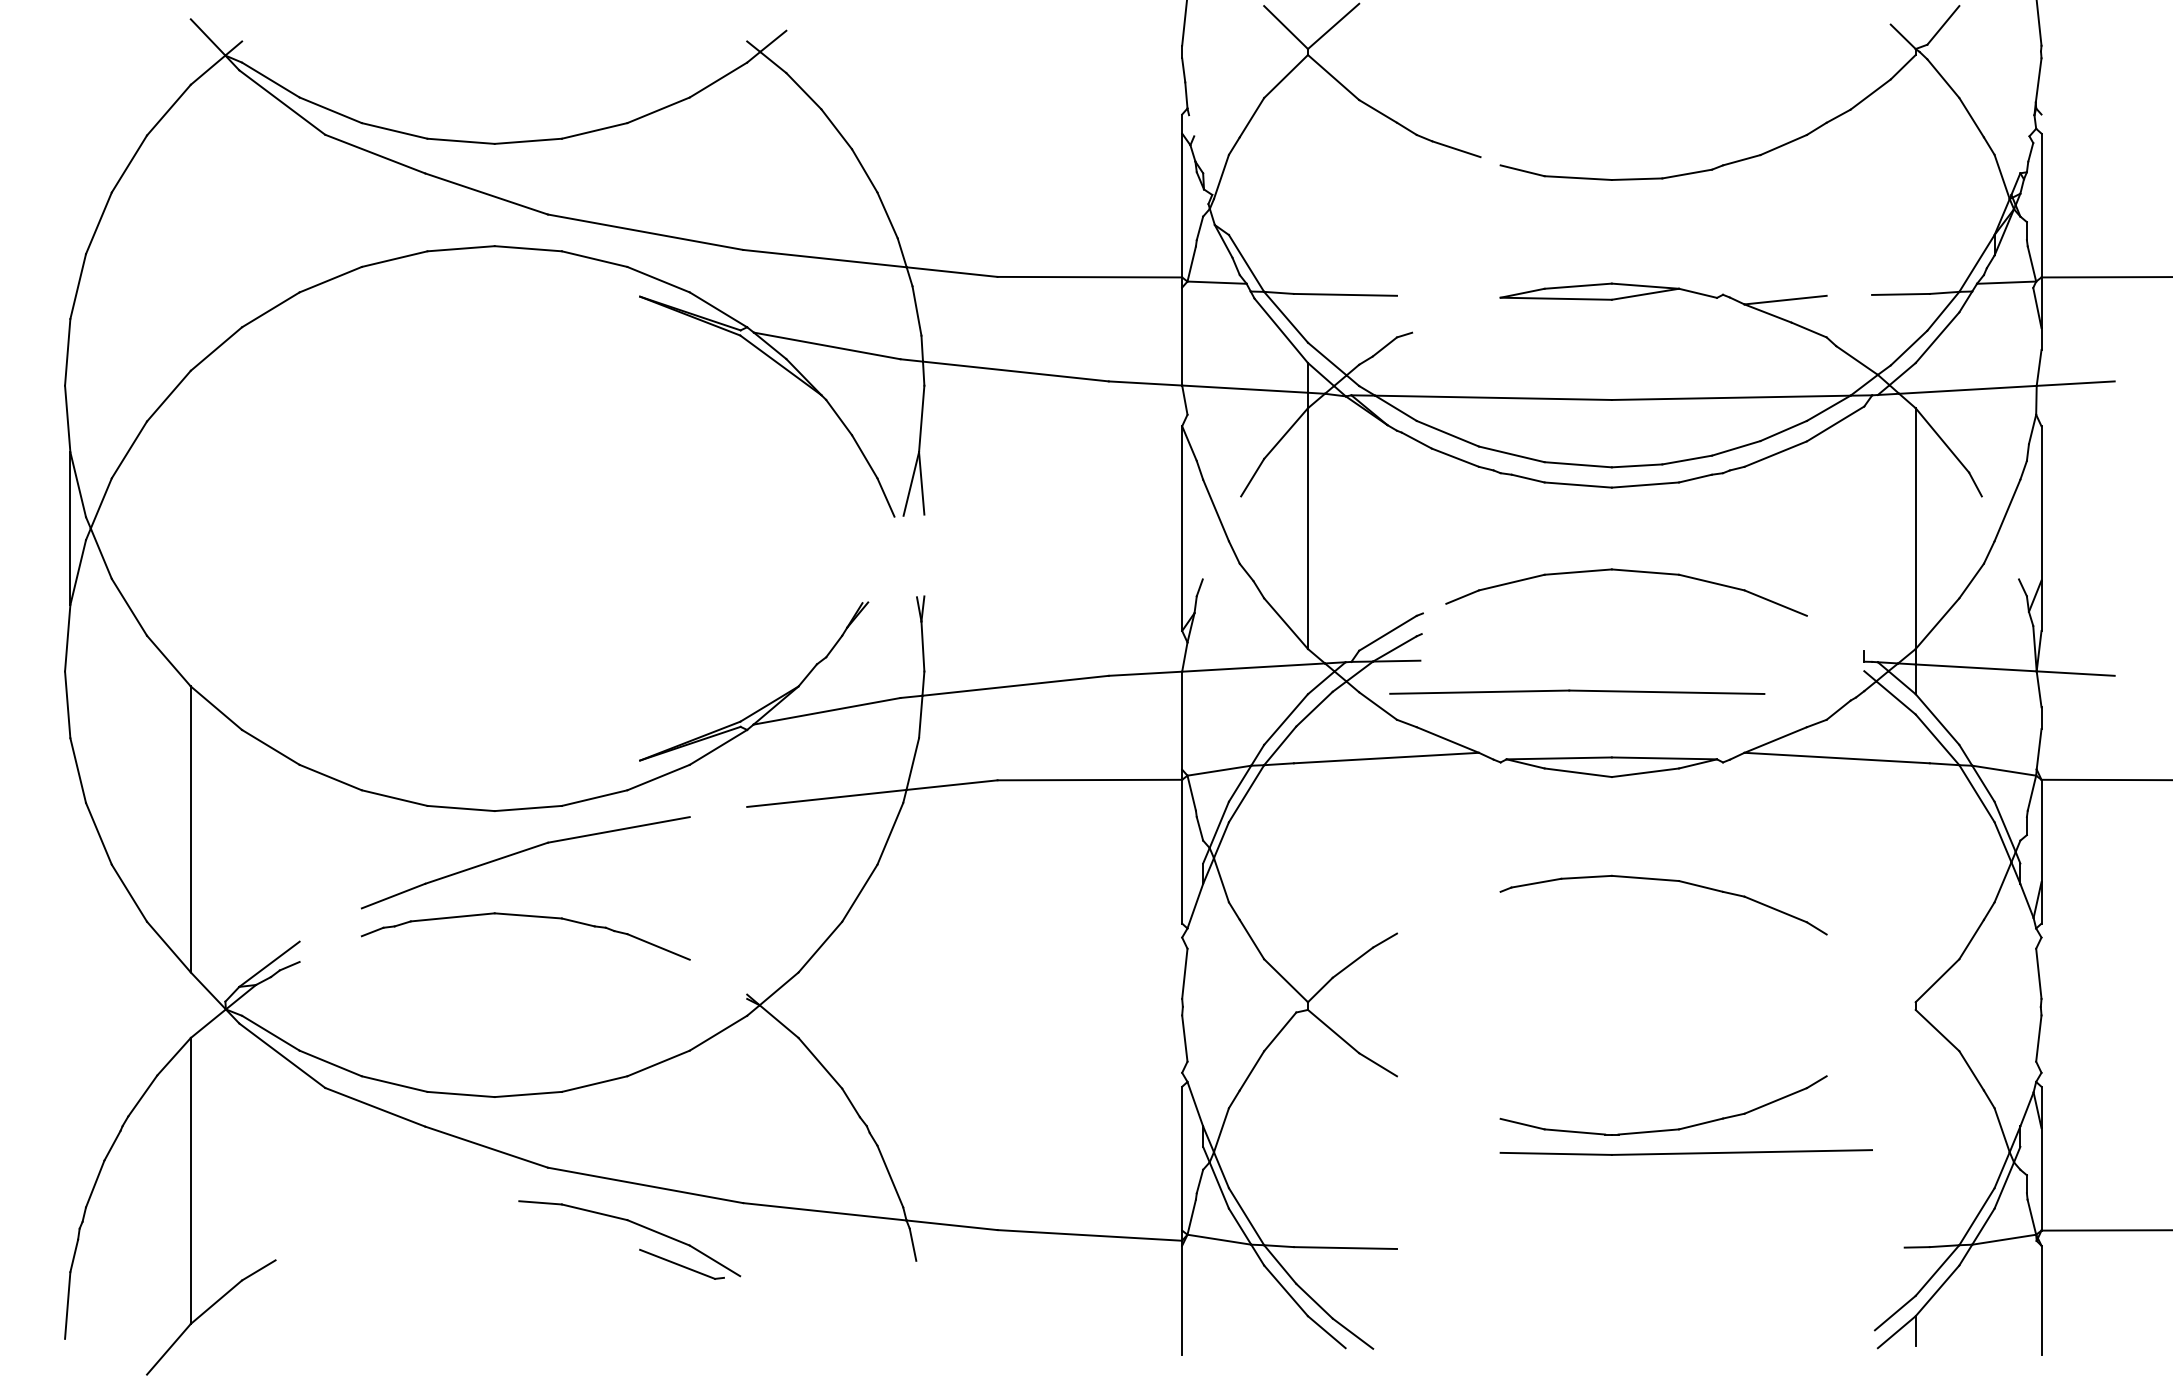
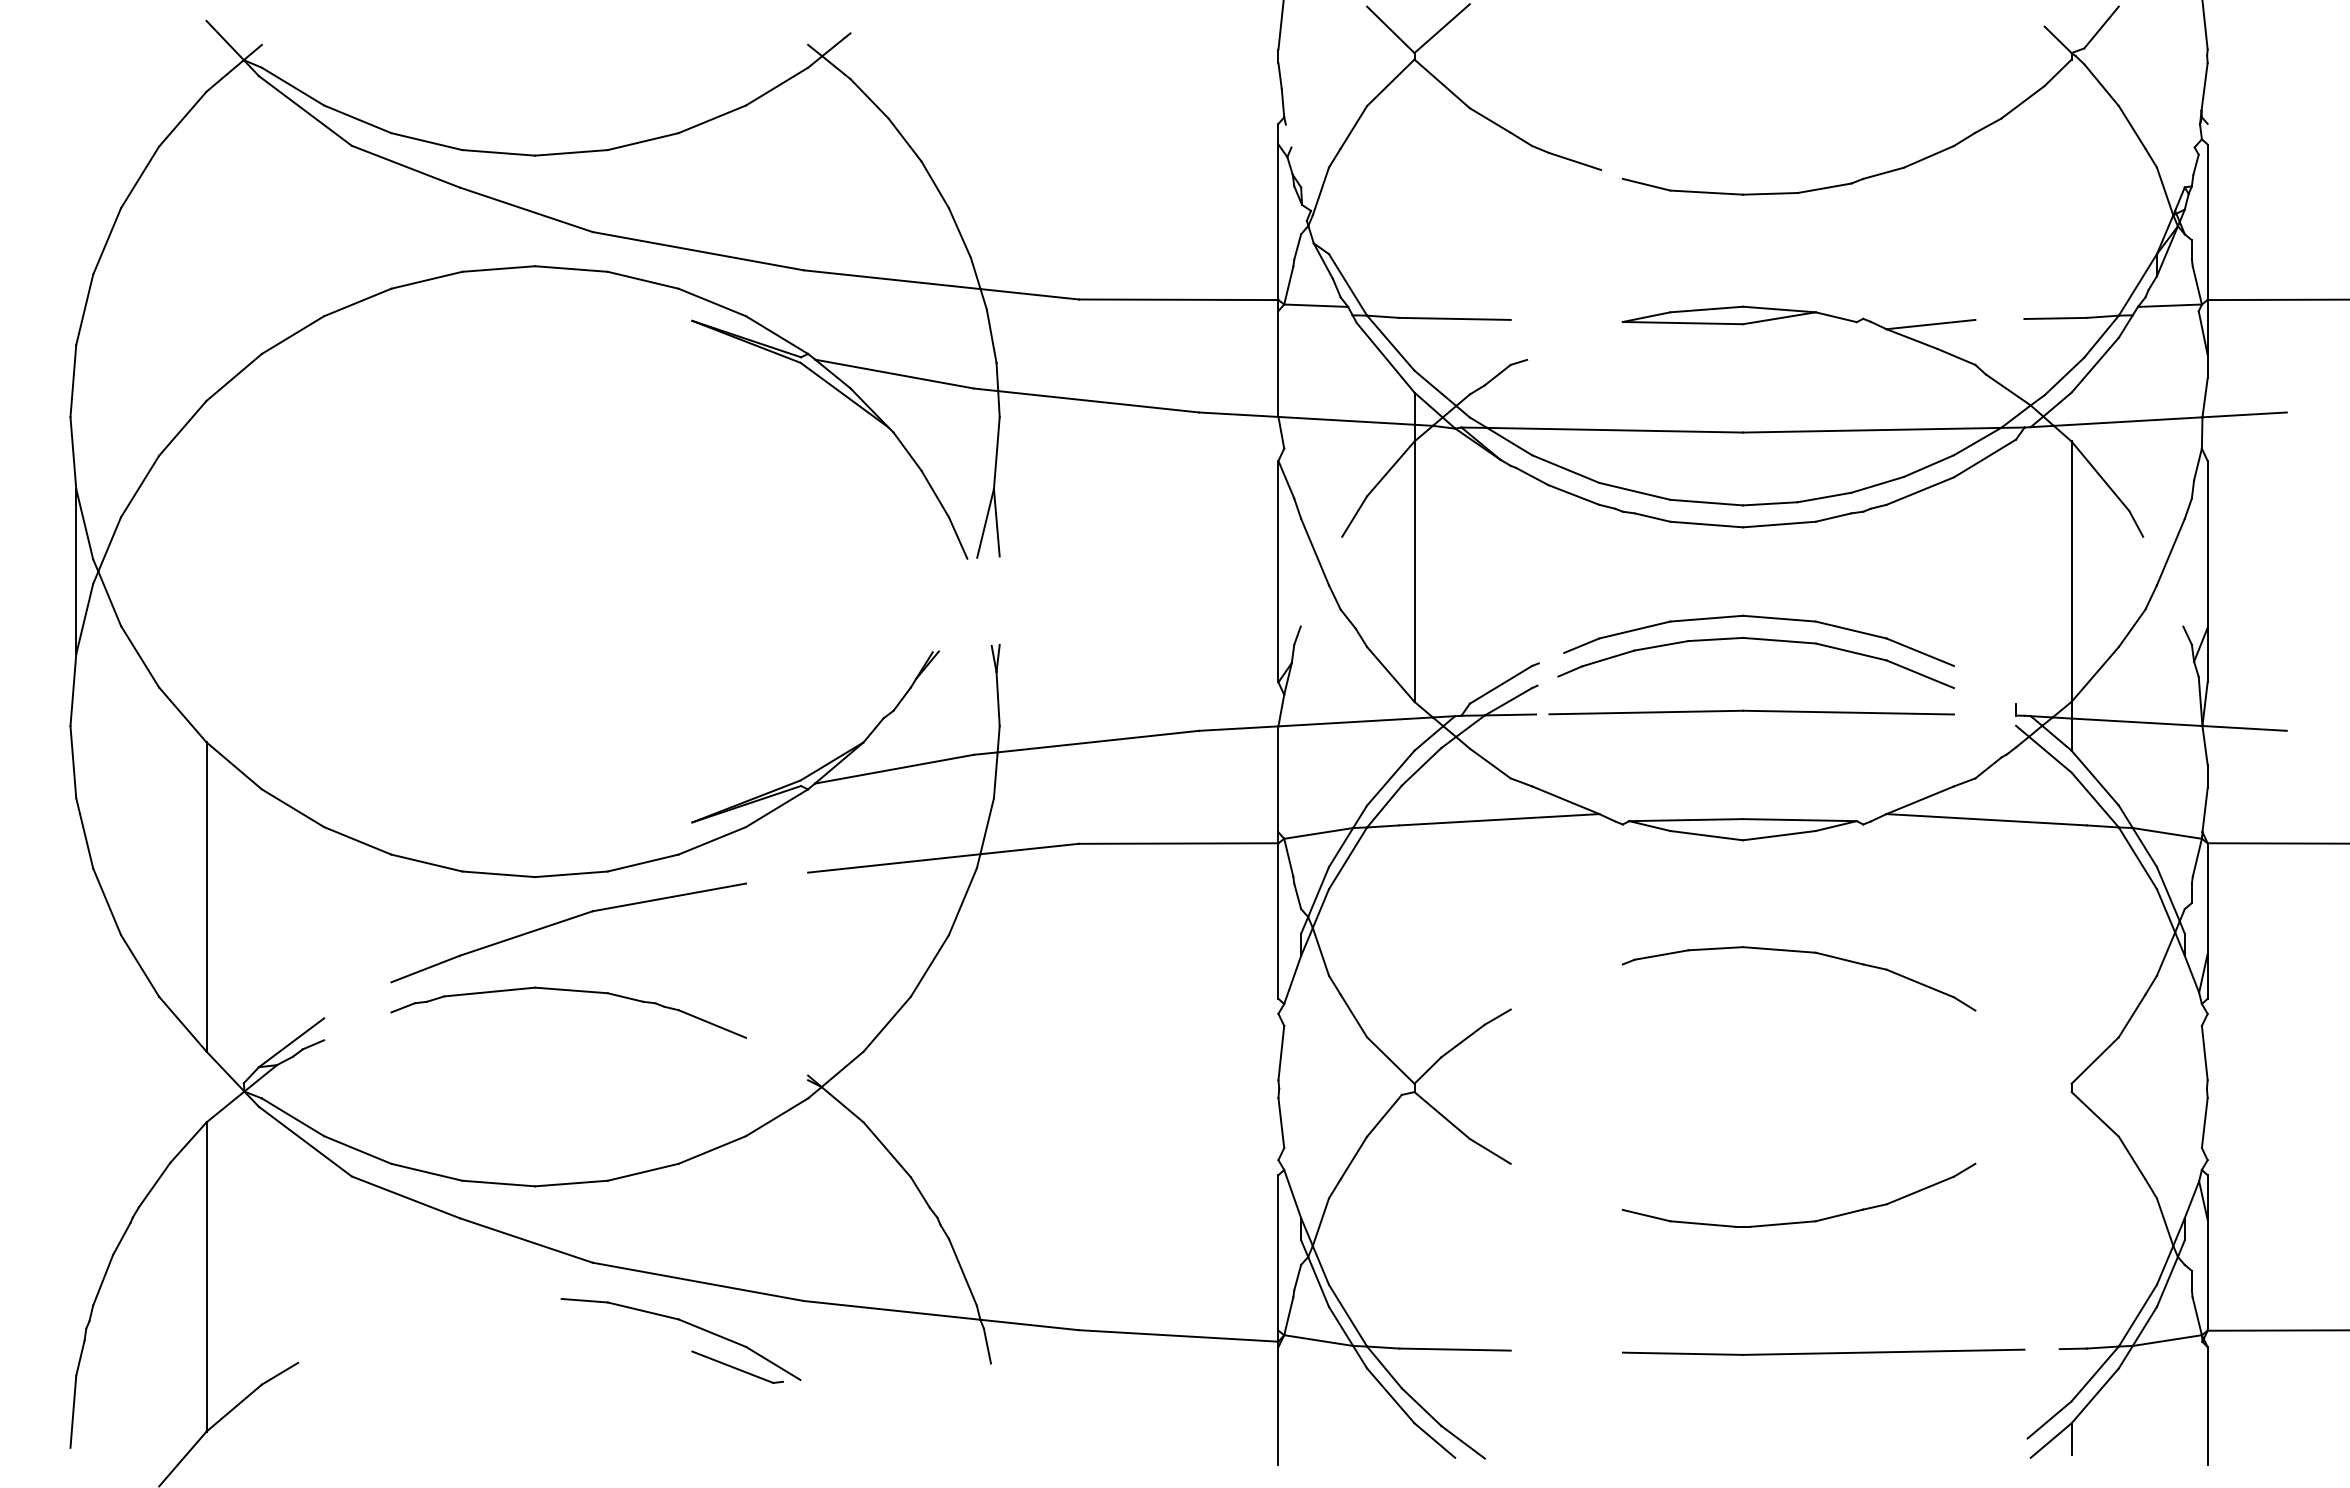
part: (1627, 592) -> (1759, 640), added
part: (1577, 692) -> (1751, 712), moved
part: (1686, 1151) -> (1823, 1351), moved

